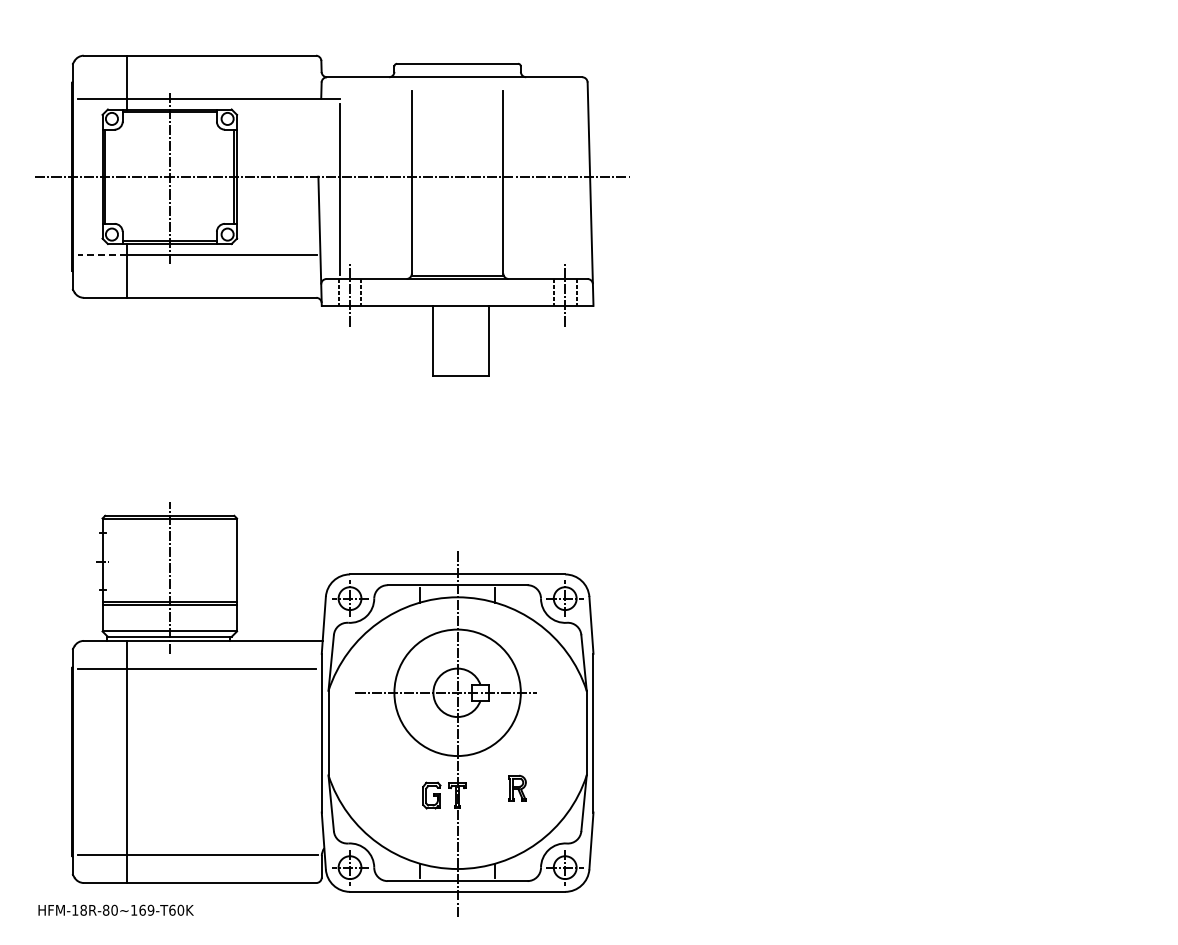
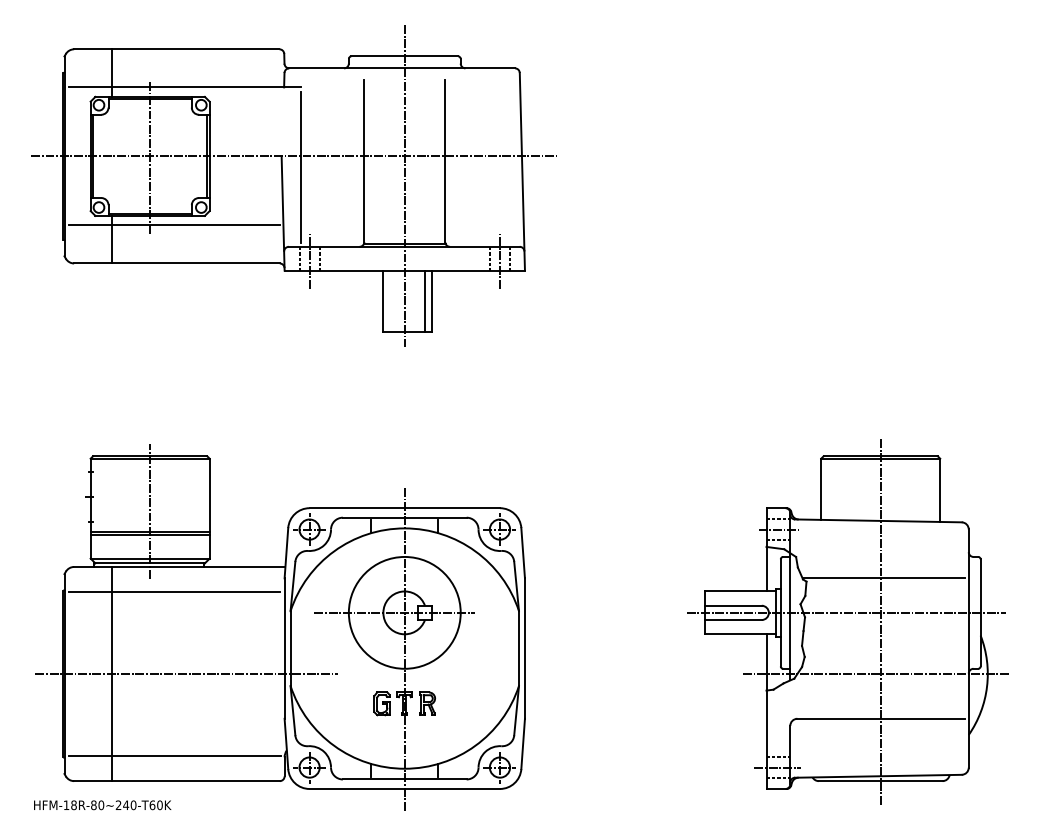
line: (457, 210) -> (404, 186), added
line: (102, 254) -> (90, 225), dashed -> solid
line: (480, 340) -> (425, 301), added
part: (957, 702) -> (846, 621), added
line: (211, 761) -> (187, 673), added
part: (517, 787) -> (427, 702), moved
text: (142, 909) -> (126, 804), HFM-18R-80~169-T60K -> HFM-18R-80~240-T60K

